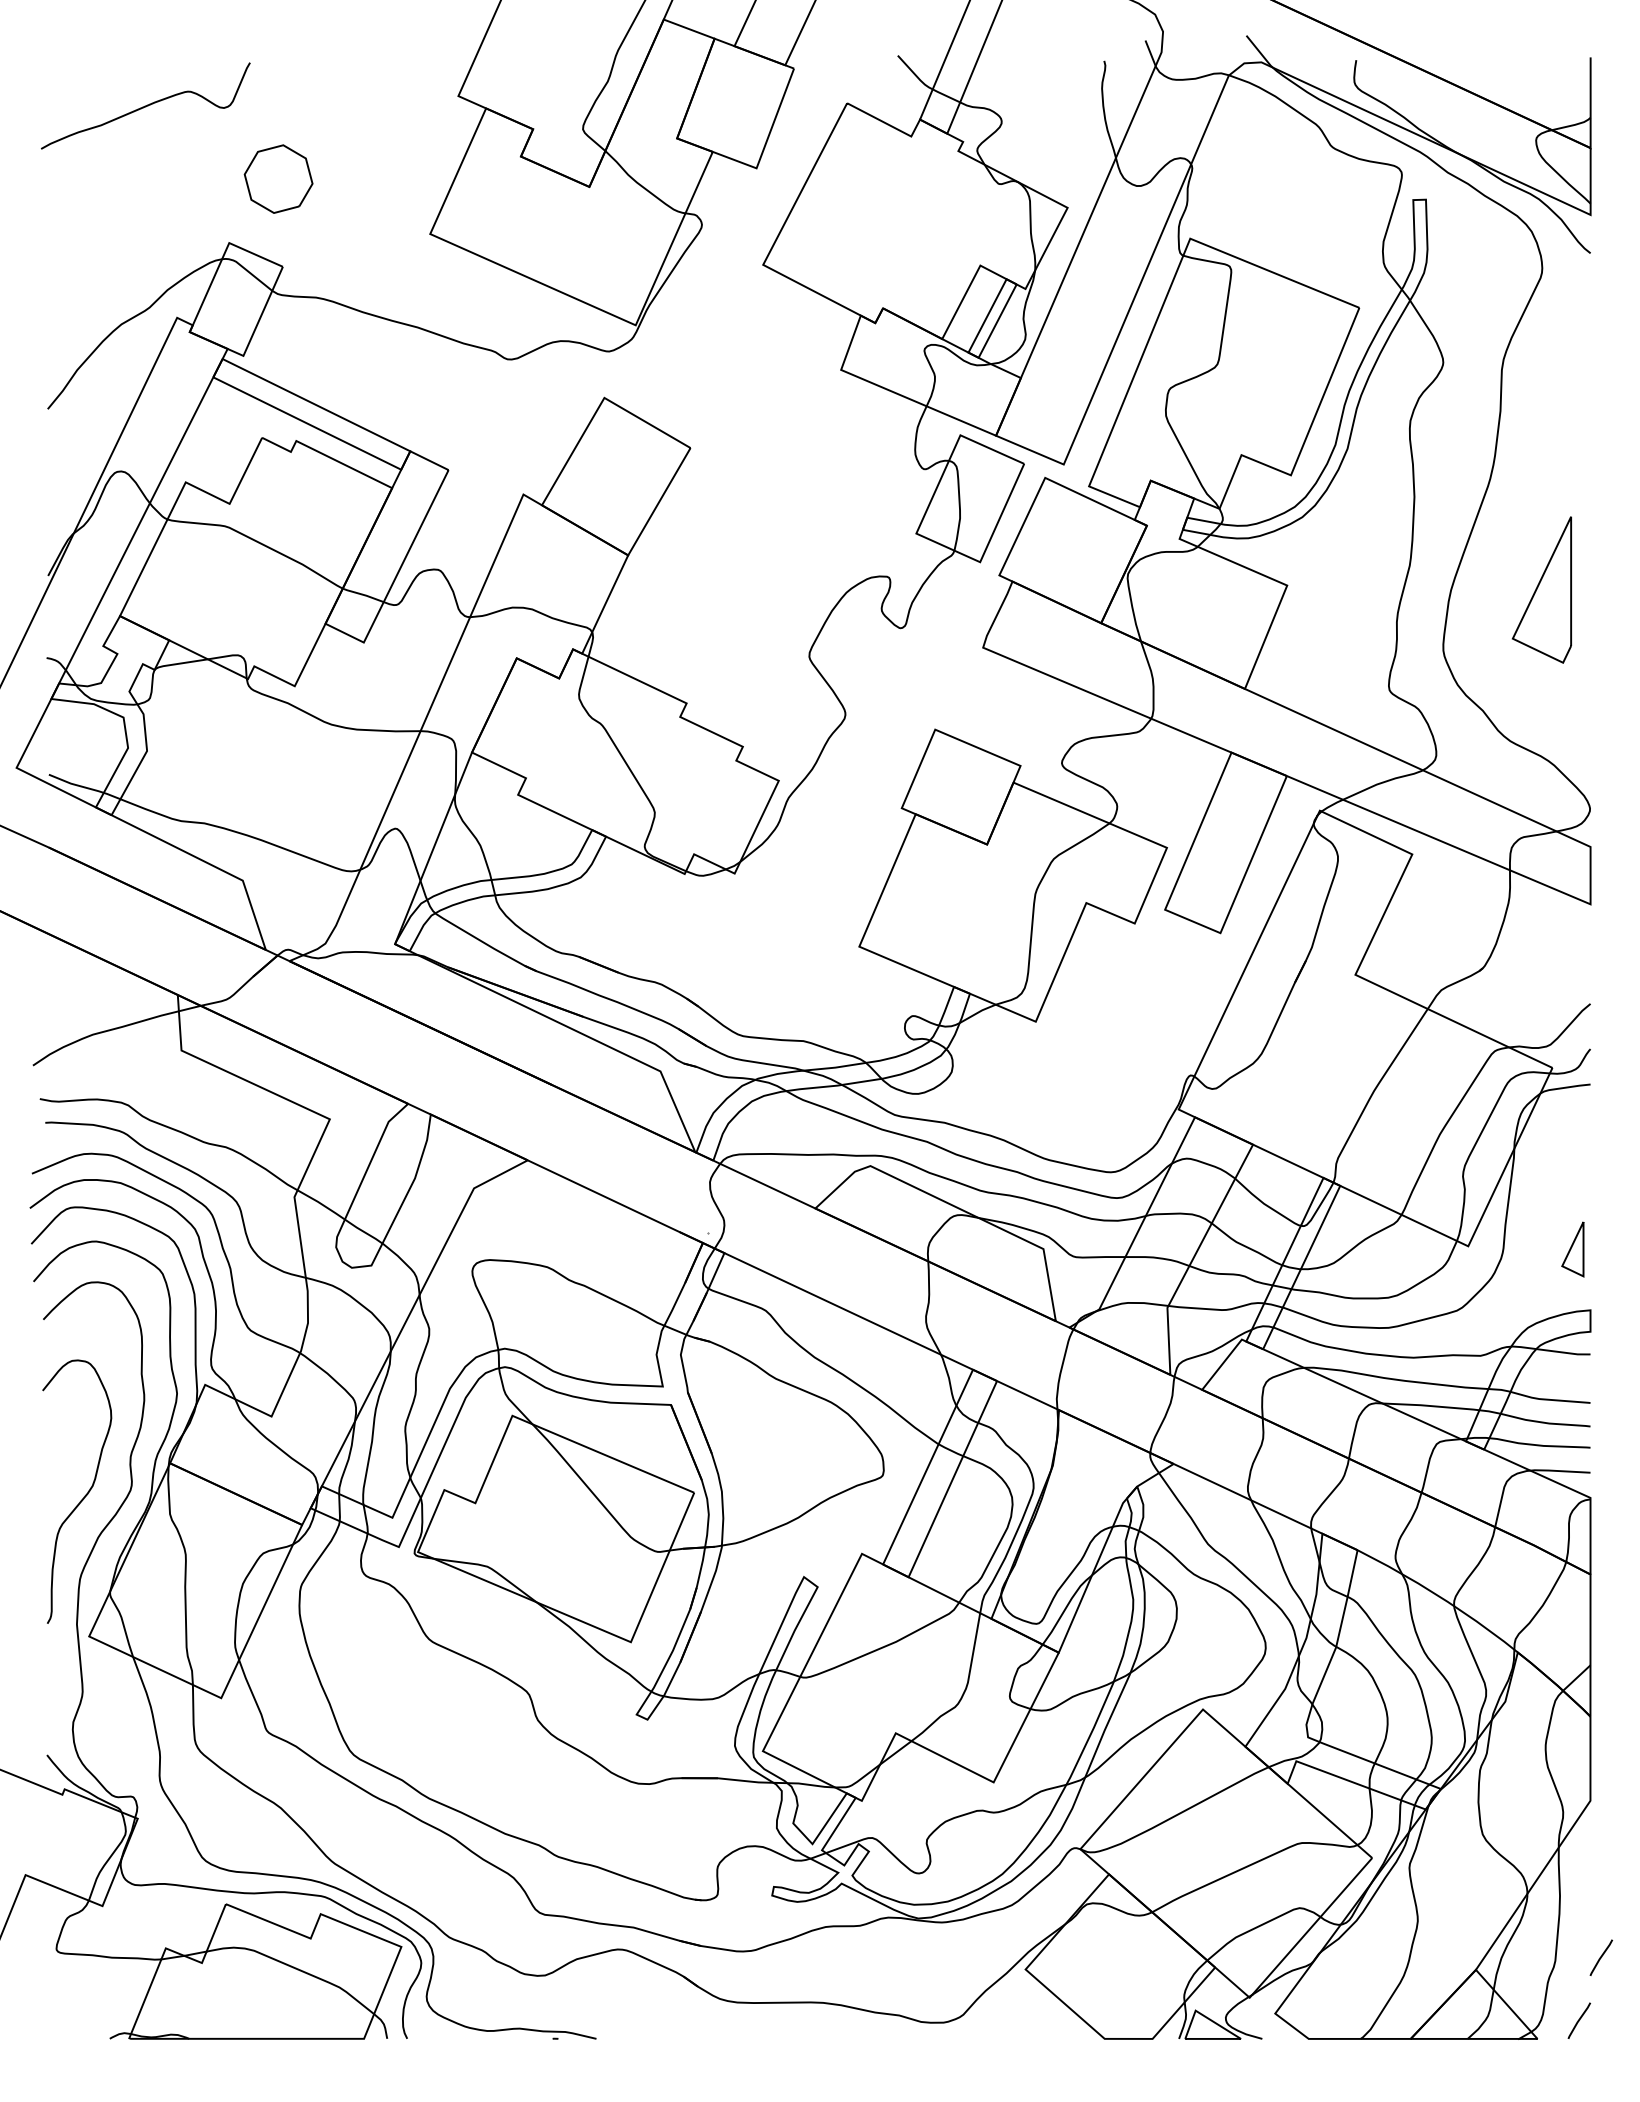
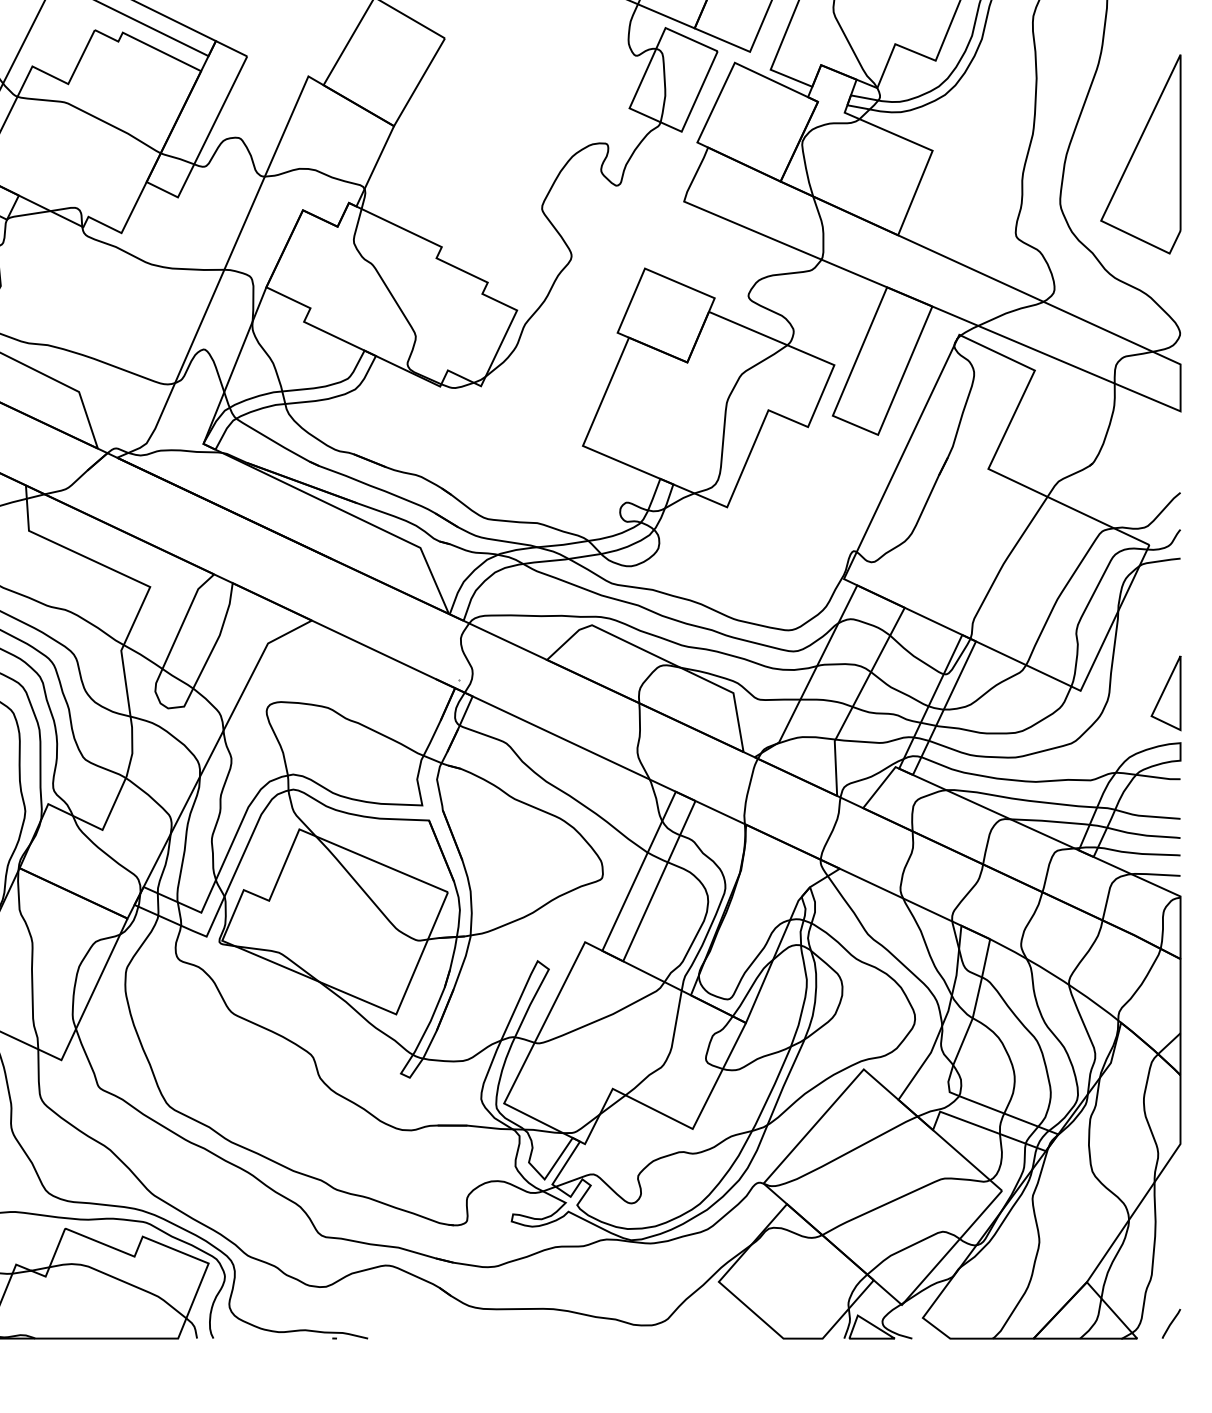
part: (1541, 589) -> (1140, 154), size x1.67
part: (1572, 1249) -> (1165, 693), size x1.67
line: (1600, 1957) -> (1188, 1272), removed

